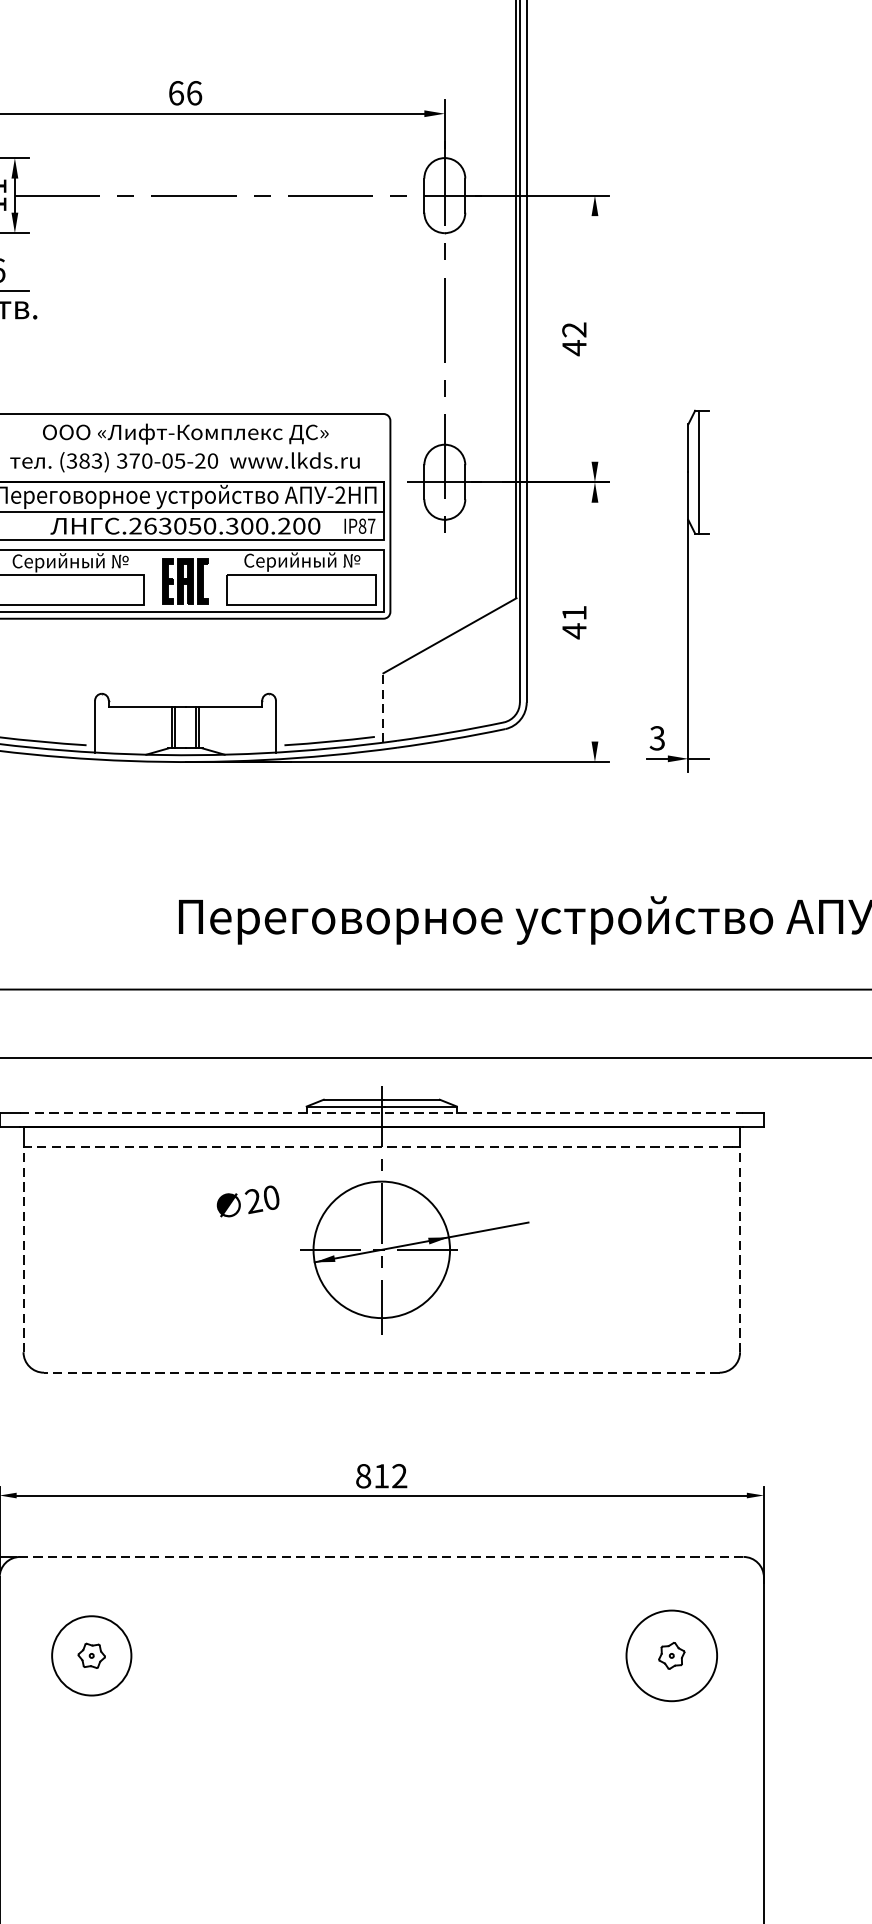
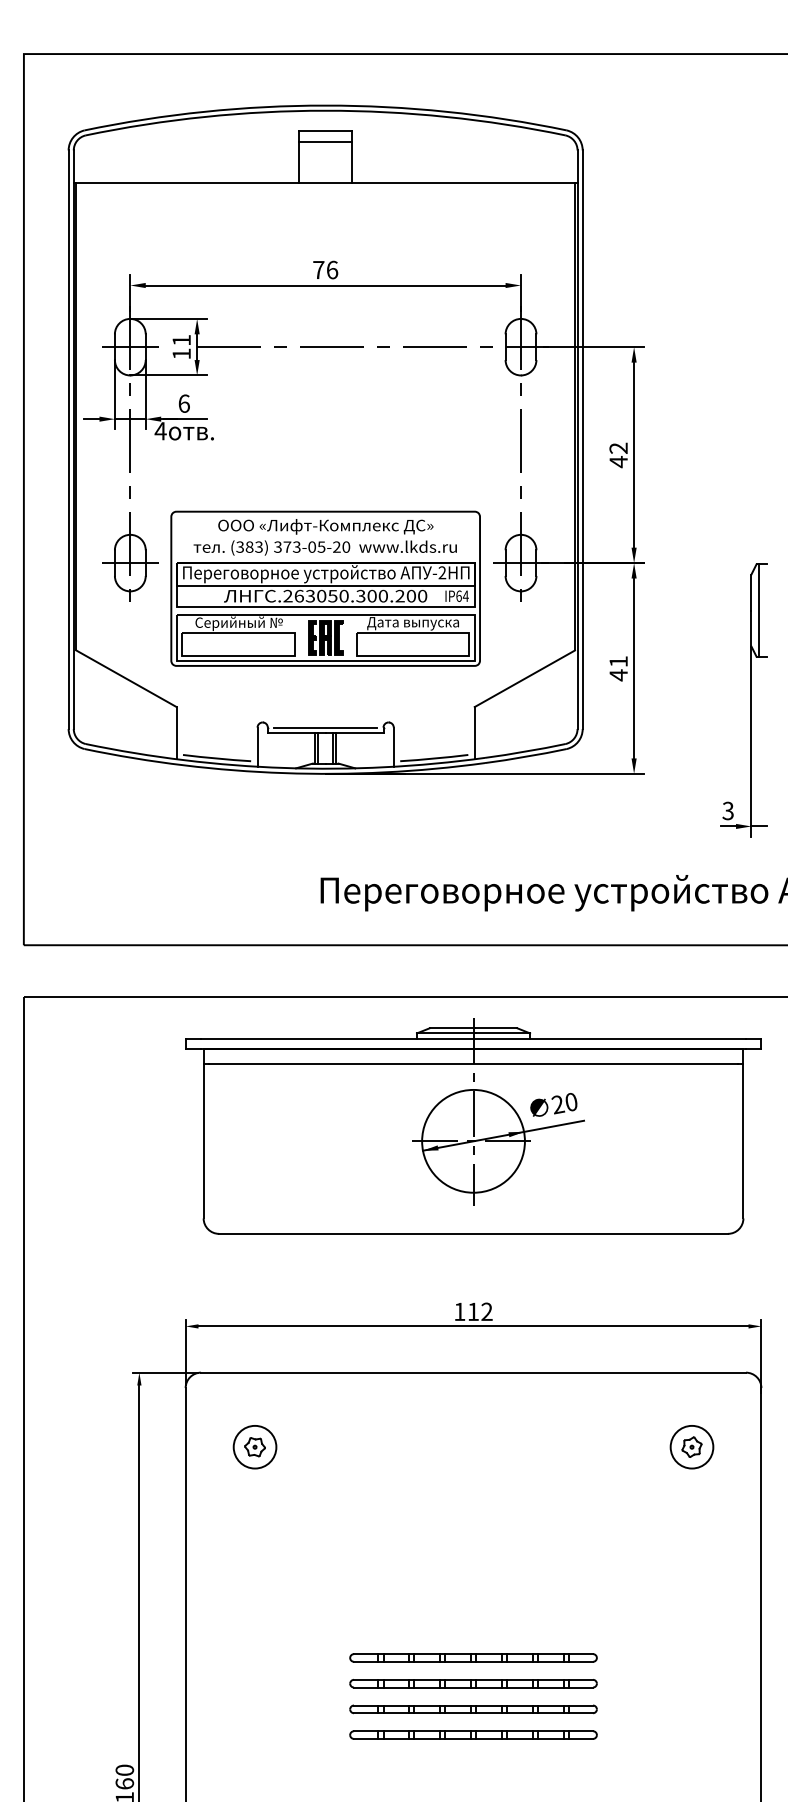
text: (175, 92) -> (318, 269), 66 -> 76
line: (595, 338) -> (634, 454), added
text: (146, 460) -> (296, 546), 370-05-20 -> 373-05-20
text: (367, 525) -> (462, 595), IP87 -> IP64
text: (300, 562) -> (412, 623), Серийный № -> Дата выпуска
part: (687, 591) -> (750, 700), moved
line: (595, 622) -> (634, 668), added
line: (185, 700) -> (325, 727), added
line: (383, 707) -> (474, 732), dashed -> solid
line: (383, 1113) -> (474, 1038), dashed -> solid
line: (381, 1147) -> (473, 1064), dashed -> solid
text: (247, 1200) -> (553, 1104), moved
line: (23, 1248) -> (203, 1140), dashed -> solid
line: (740, 1248) -> (743, 1140), dashed -> solid
line: (381, 1372) -> (473, 1233), dashed -> solid
text: (363, 1475) -> (459, 1311), 812 -> 112
line: (381, 1556) -> (473, 1372), dashed -> solid
circle: (91, 1654) -> (254, 1446), size x0.71
circle: (671, 1654) -> (691, 1446), size x0.62

